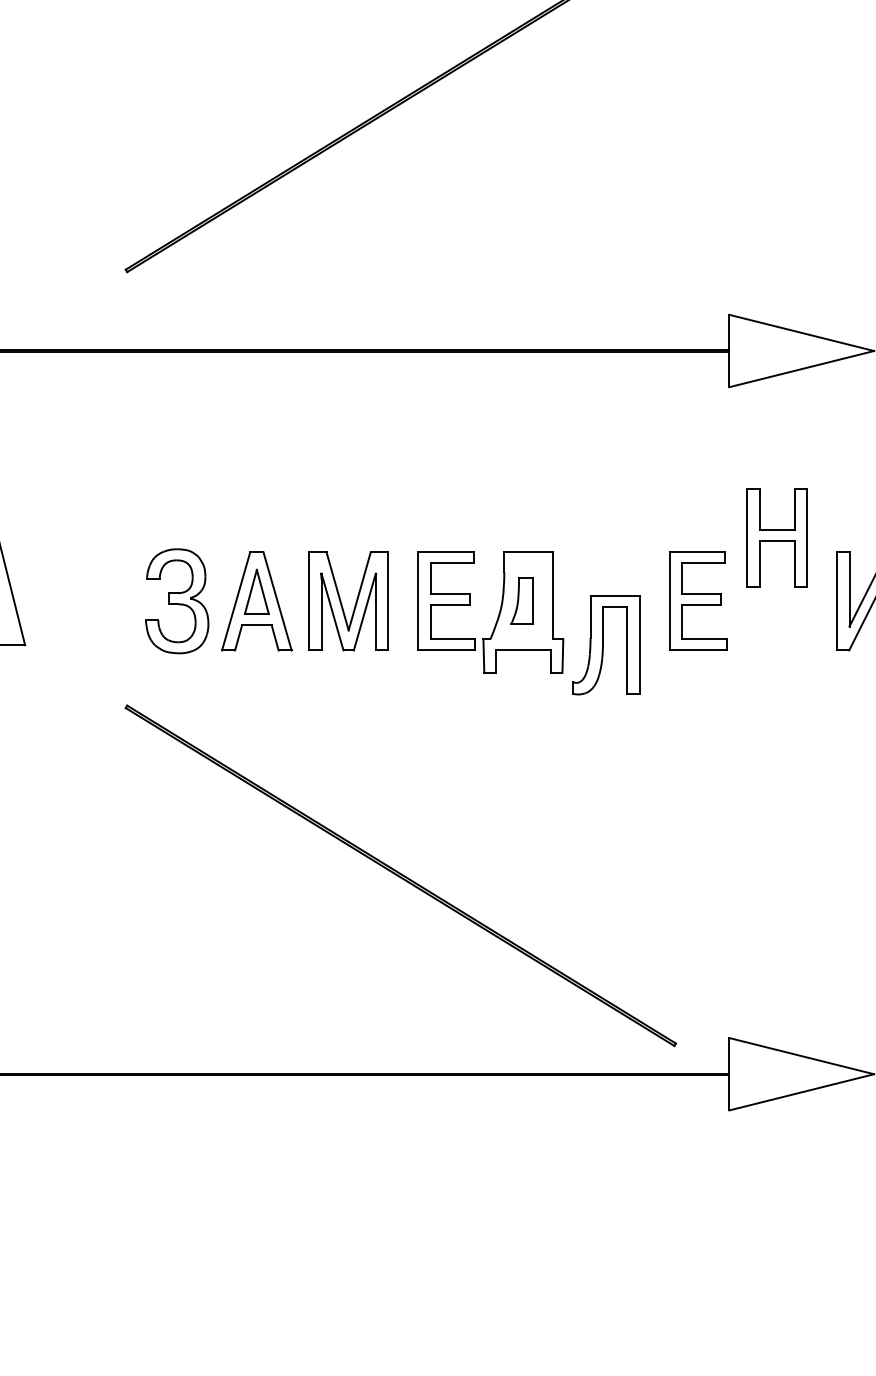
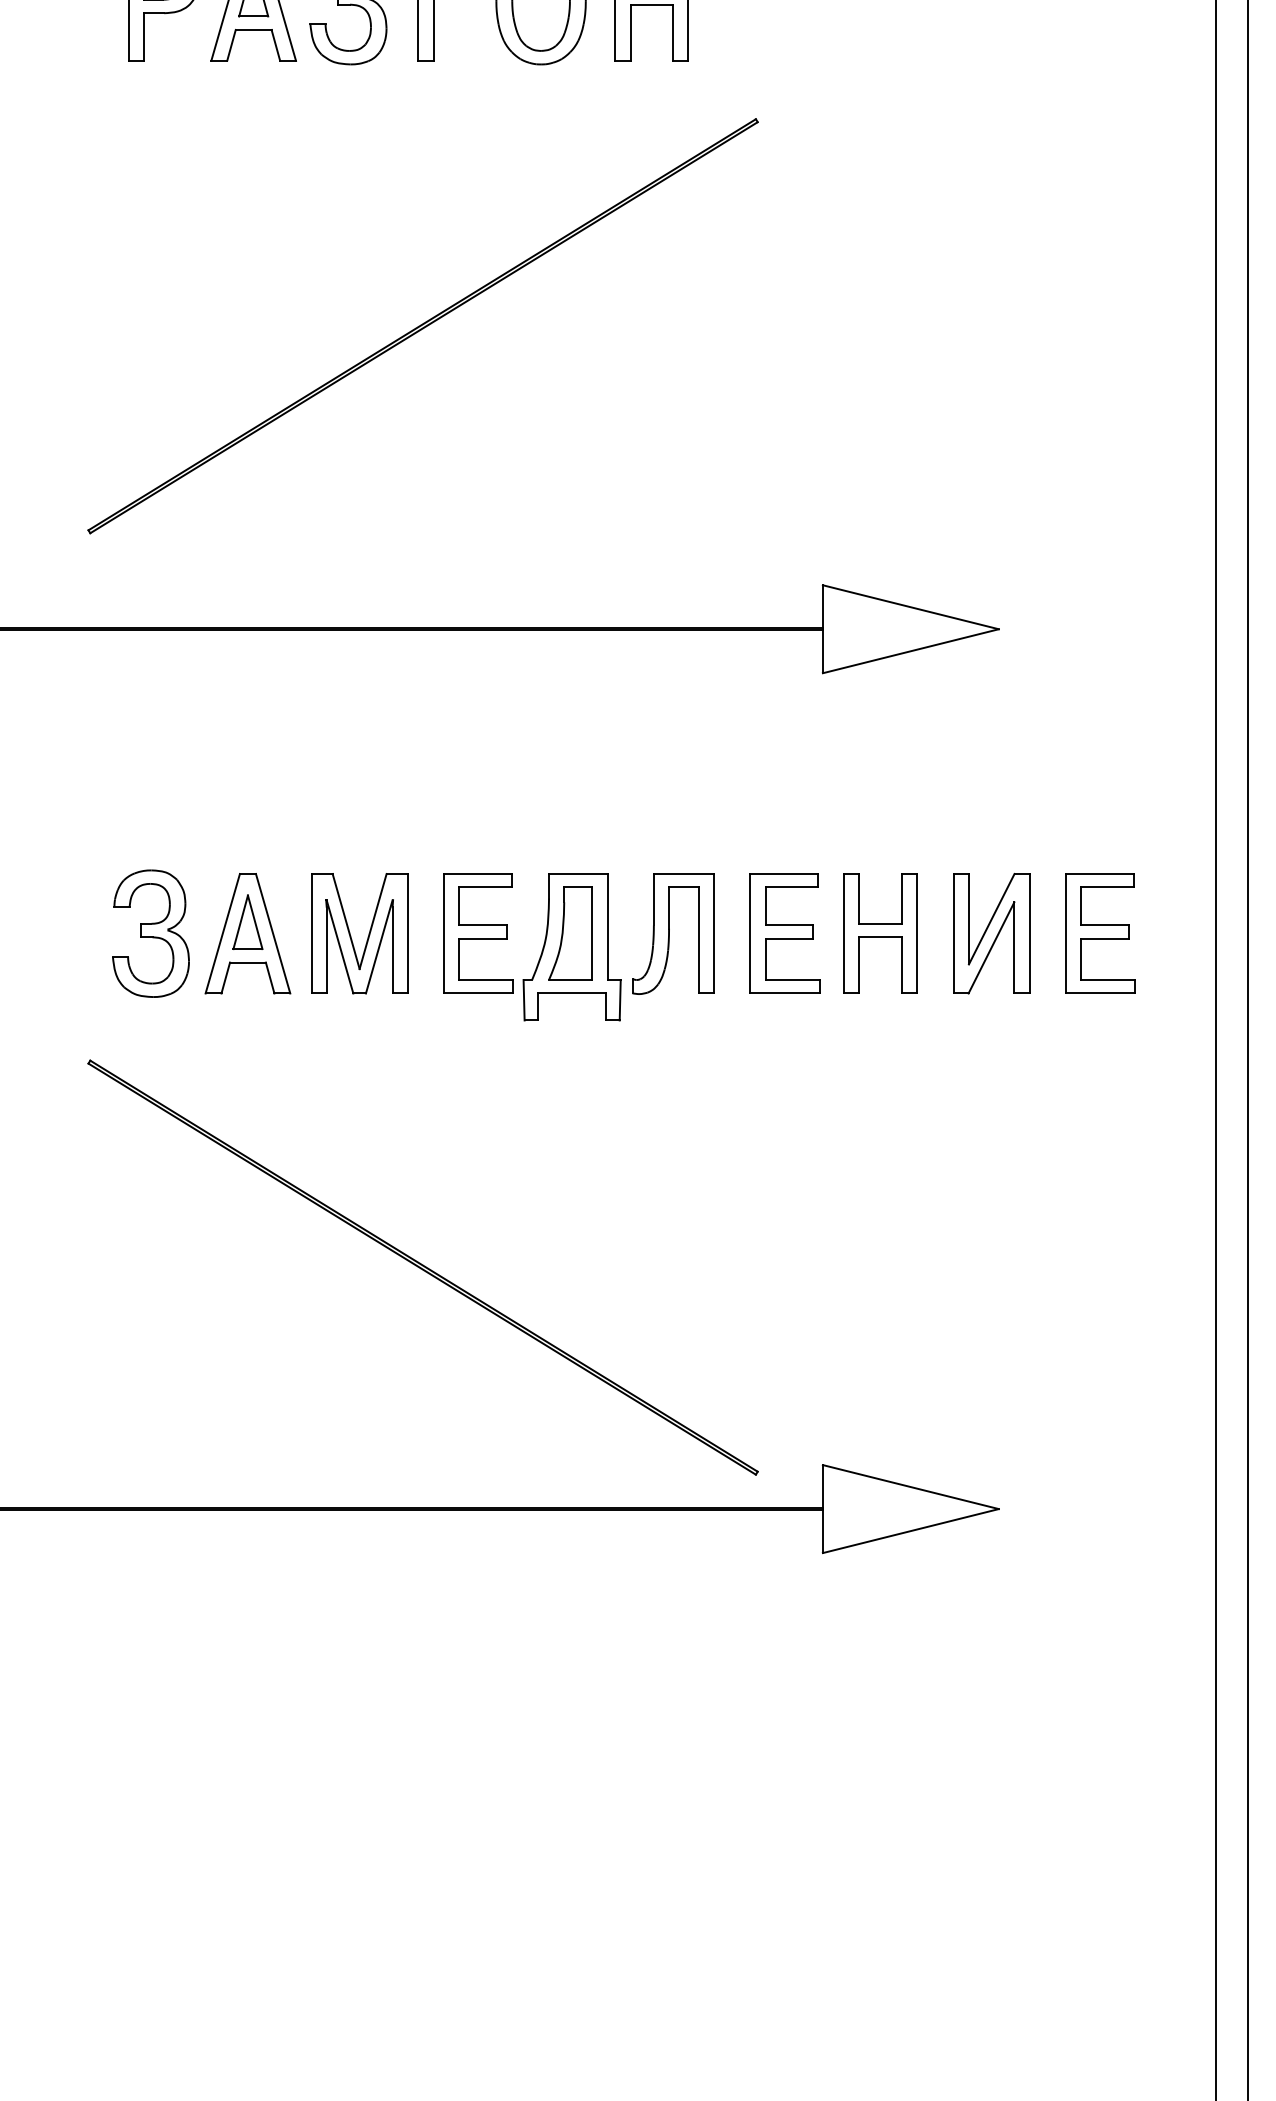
part: (776, 537) -> (880, 933), moved
part: (522, 601) -> (570, 933), size x1.67
part: (606, 644) -> (673, 933), moved

